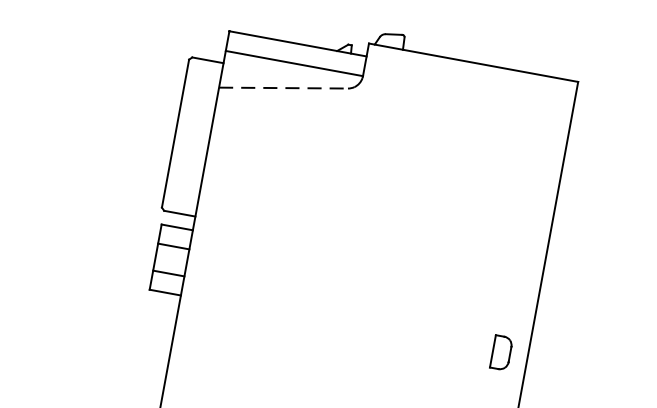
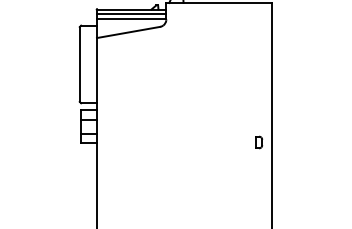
line: (296, 51) -> (131, 13), added
line: (285, 88) -> (129, 32), dashed -> solid
part: (502, 353) -> (259, 142), size x0.71

